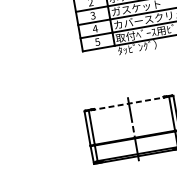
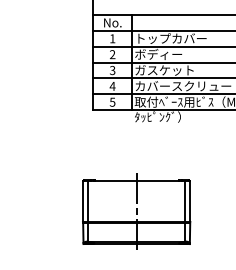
line: (128, 103) -> (136, 180), dashed -> solid

